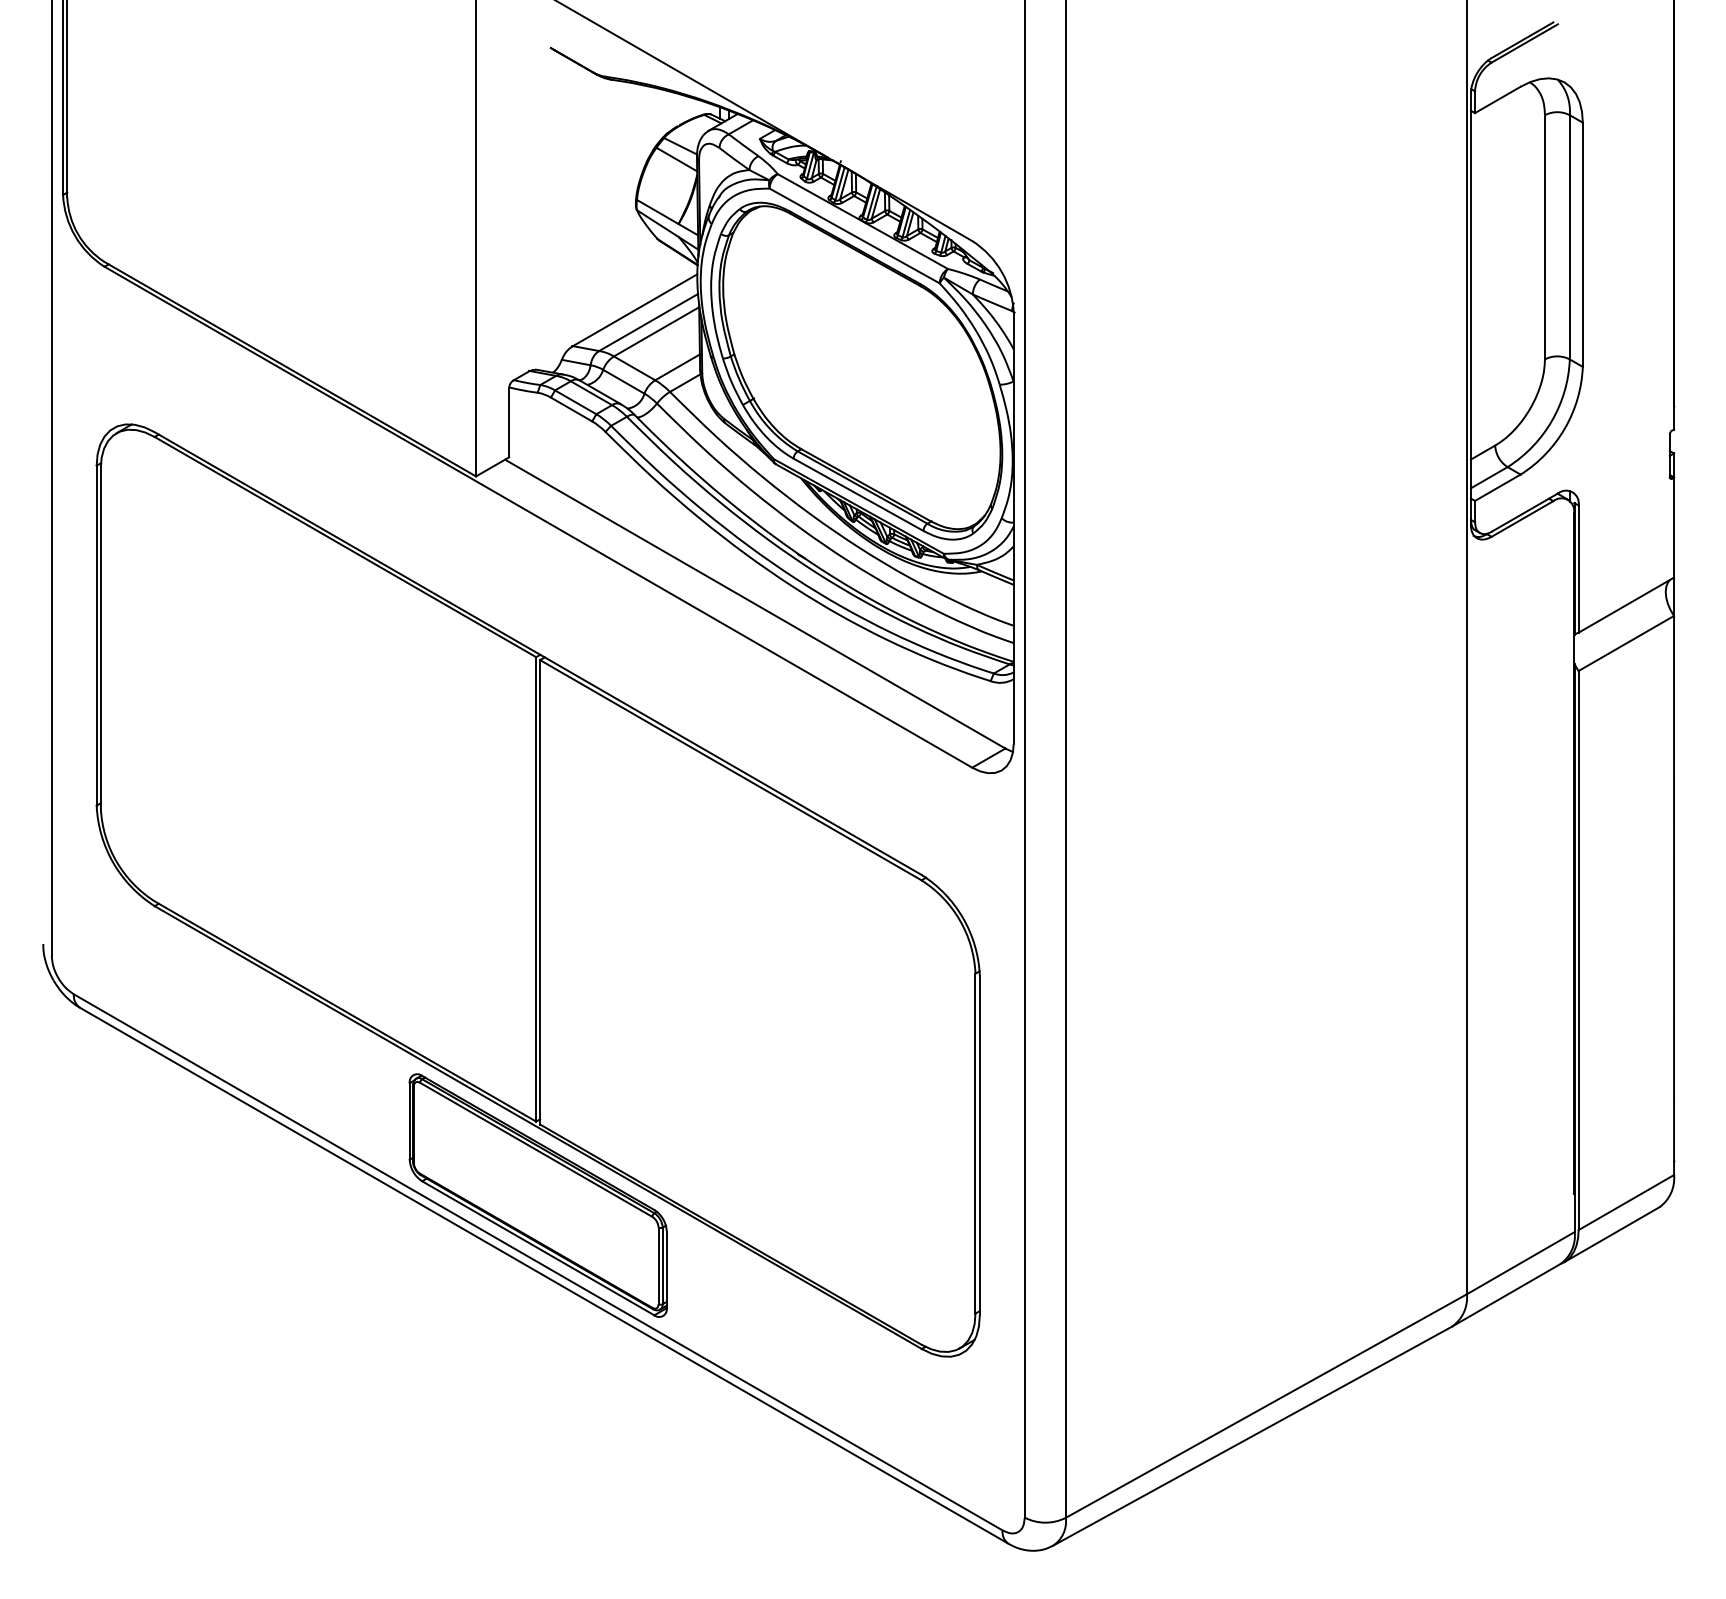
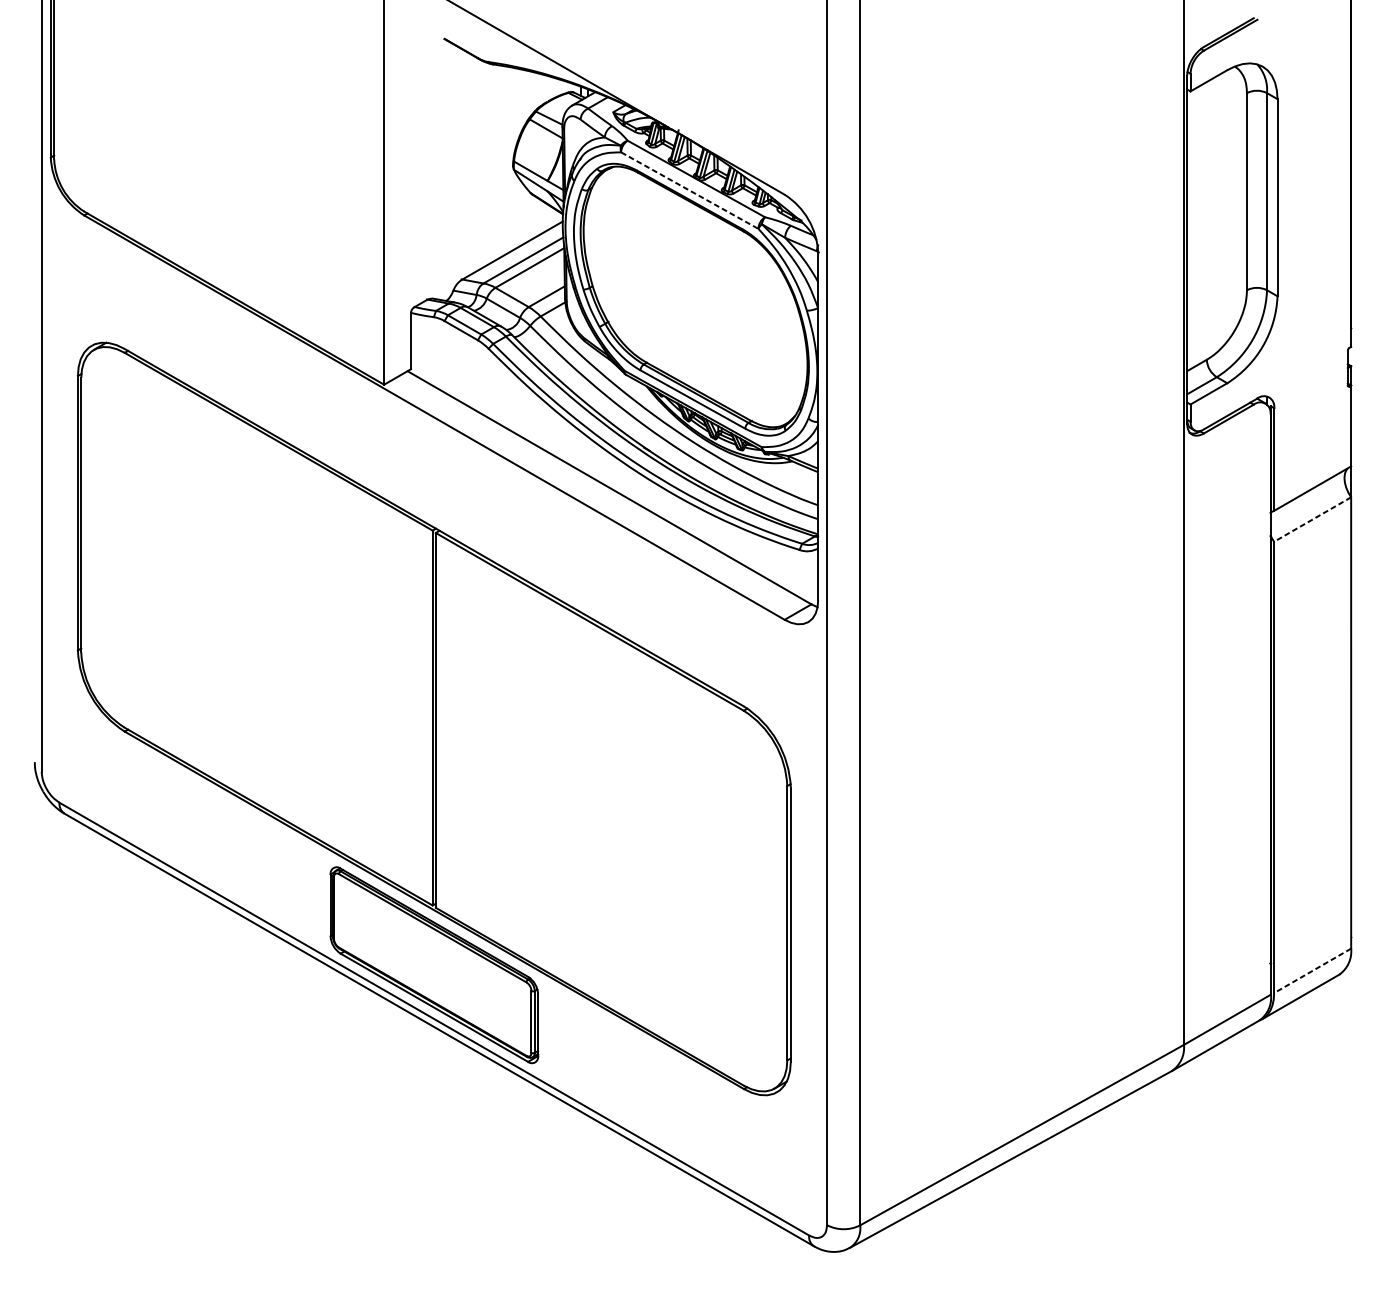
line: (855, 236) -> (690, 191), solid -> dashed
line: (1625, 643) -> (1311, 519), solid -> dashed
line: (1625, 1202) -> (1311, 970), solid -> dashed

